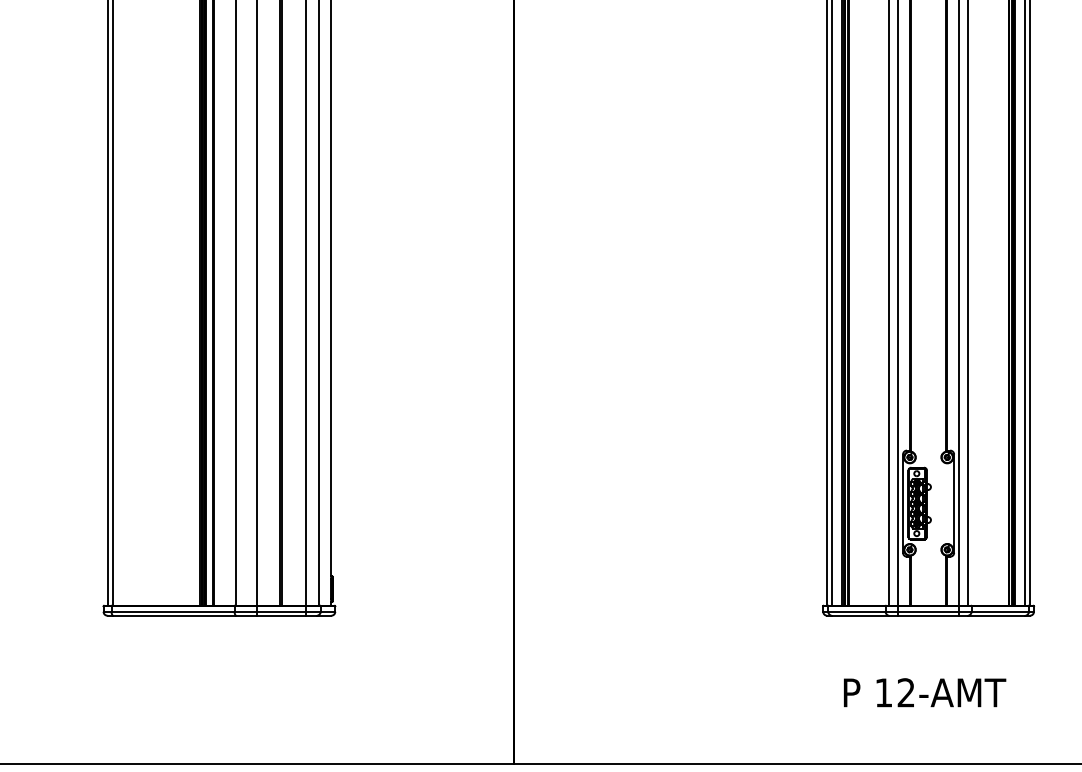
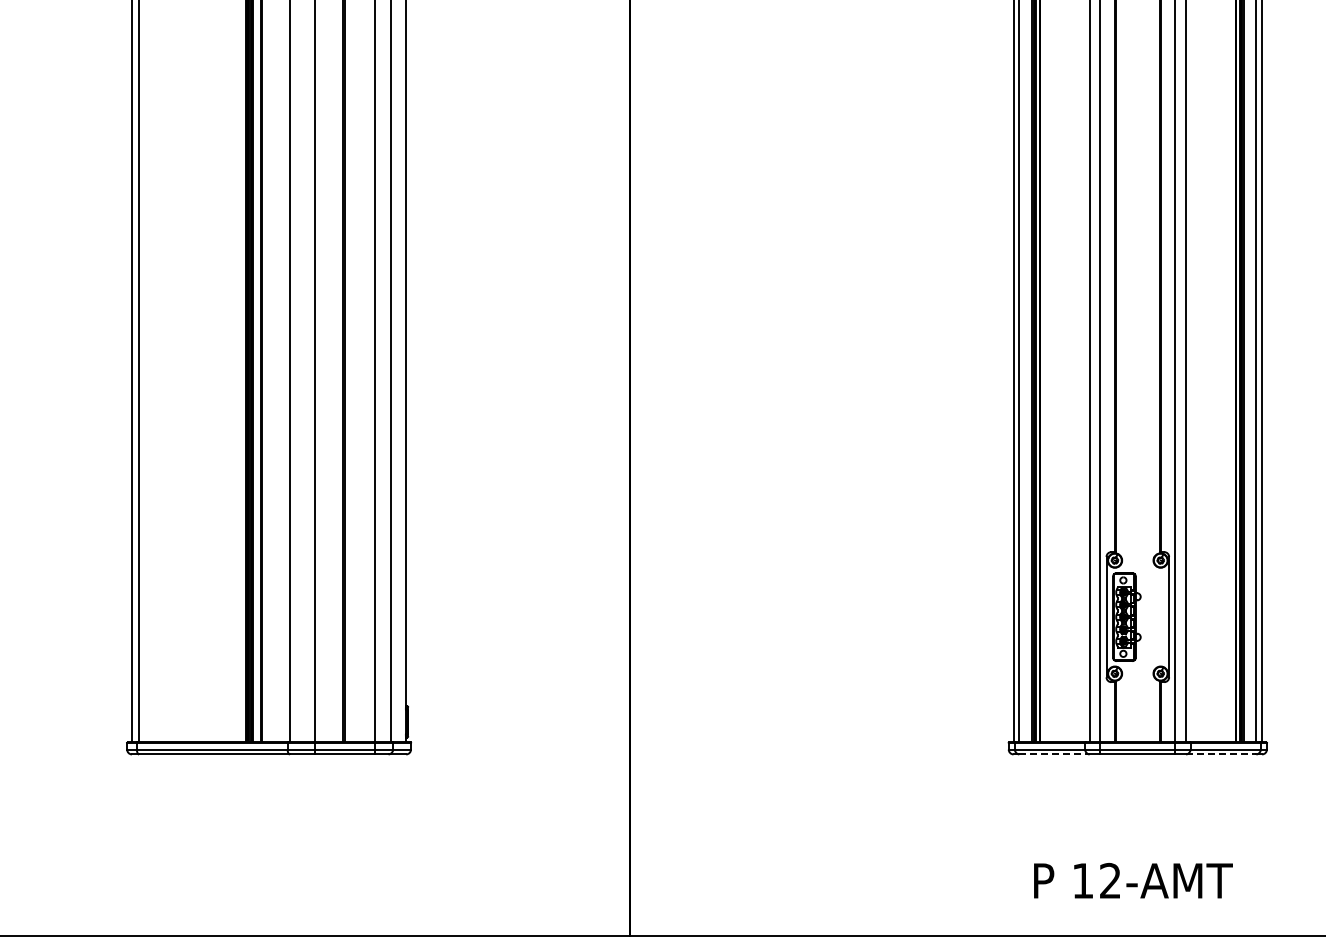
line: (860, 615) -> (1054, 754), solid -> dashed
line: (996, 615) -> (1221, 754), solid -> dashed
text: (925, 692) -> (1133, 880), moved

